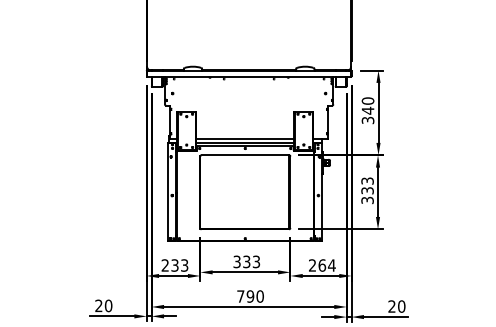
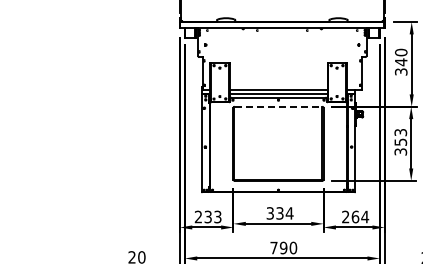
line: (245, 155) -> (278, 107), solid -> dashed
text: (366, 190) -> (399, 142), 333 -> 353
text: (256, 261) -> (289, 213), 333 -> 334

